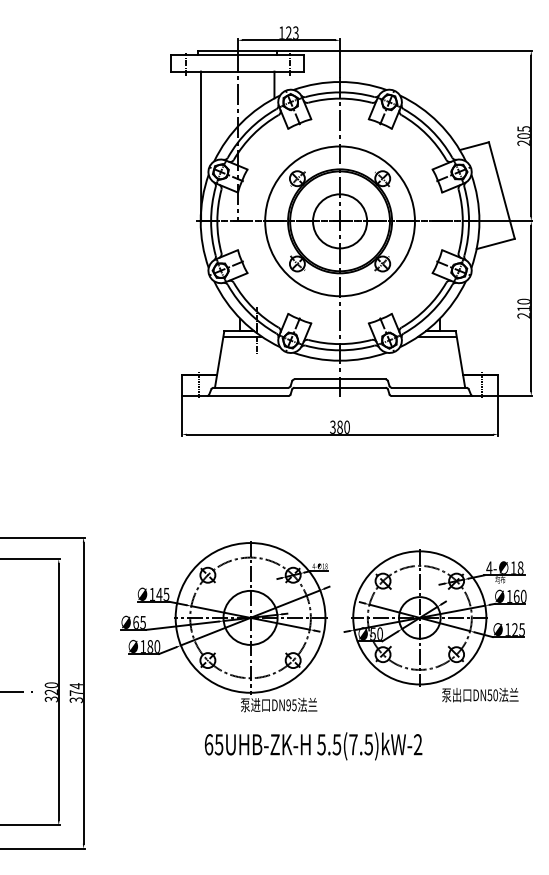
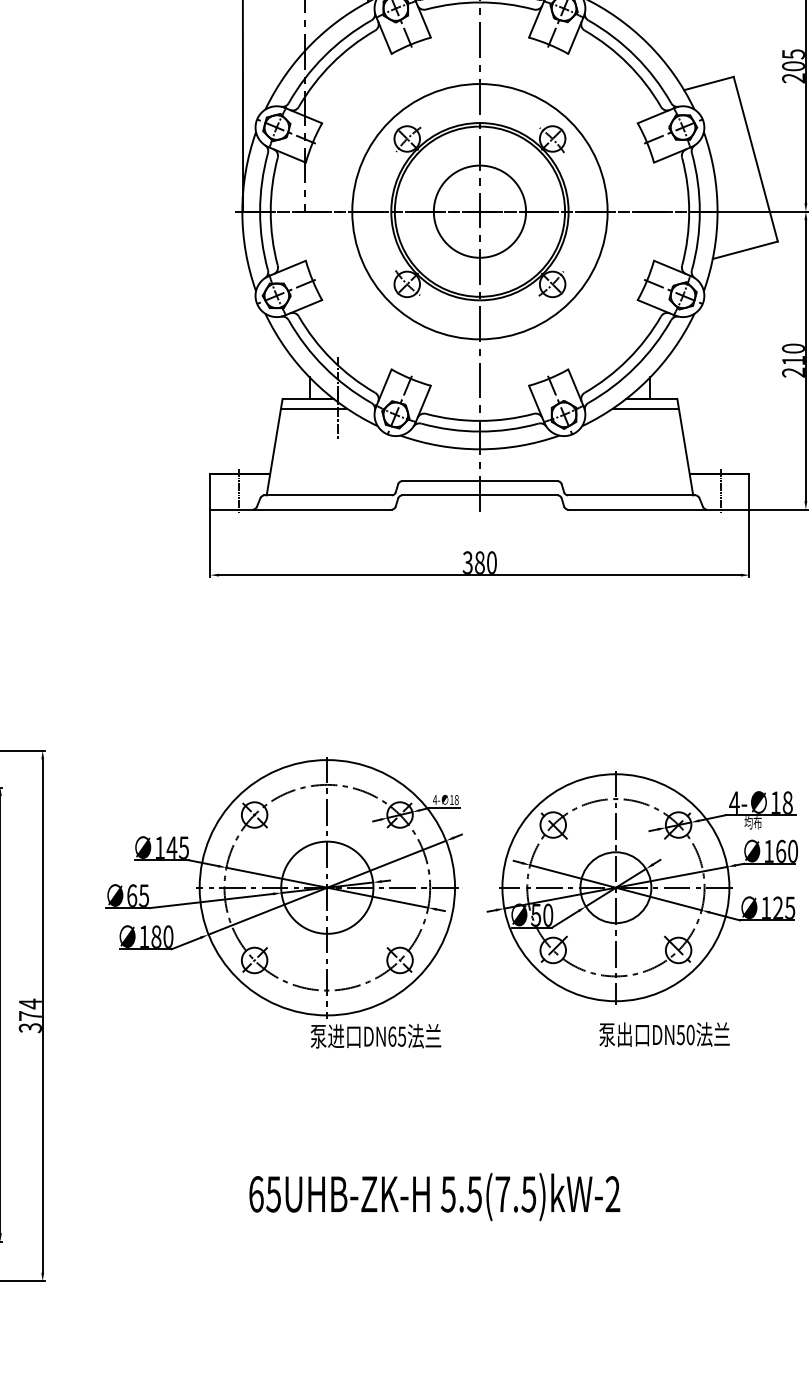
text: (480, 695) -> (664, 1035), moved
text: (288, 705) -> (392, 1037), DN95 -> DN65
text: (313, 746) -> (434, 1197), moved

